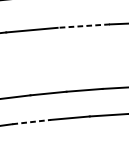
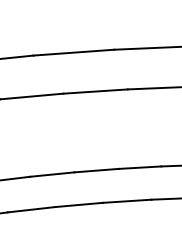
line: (83, 26) -> (95, 91), dashed -> solid
line: (31, 121) -> (31, 209), dashed -> solid

